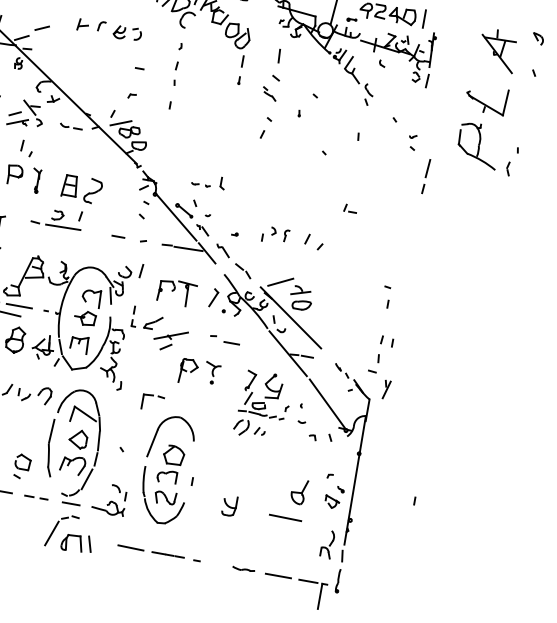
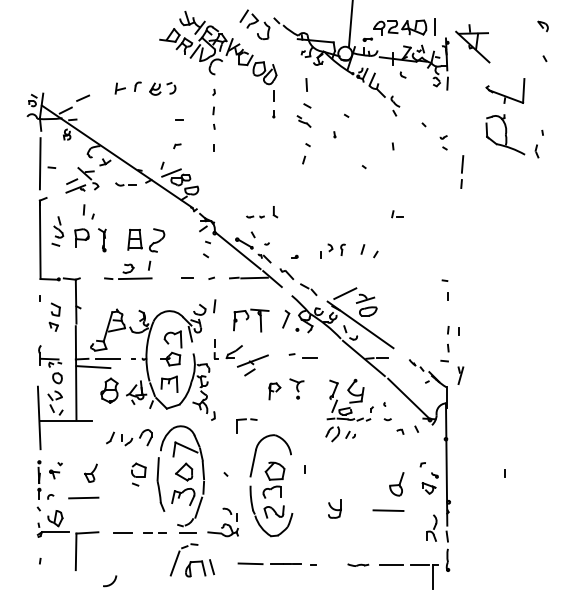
part: (497, 50) -> (472, 43), moved
part: (188, 371) -> (274, 391), size x0.7
part: (21, 466) -> (138, 474), moved
line: (191, 481) -> (304, 469), moved

